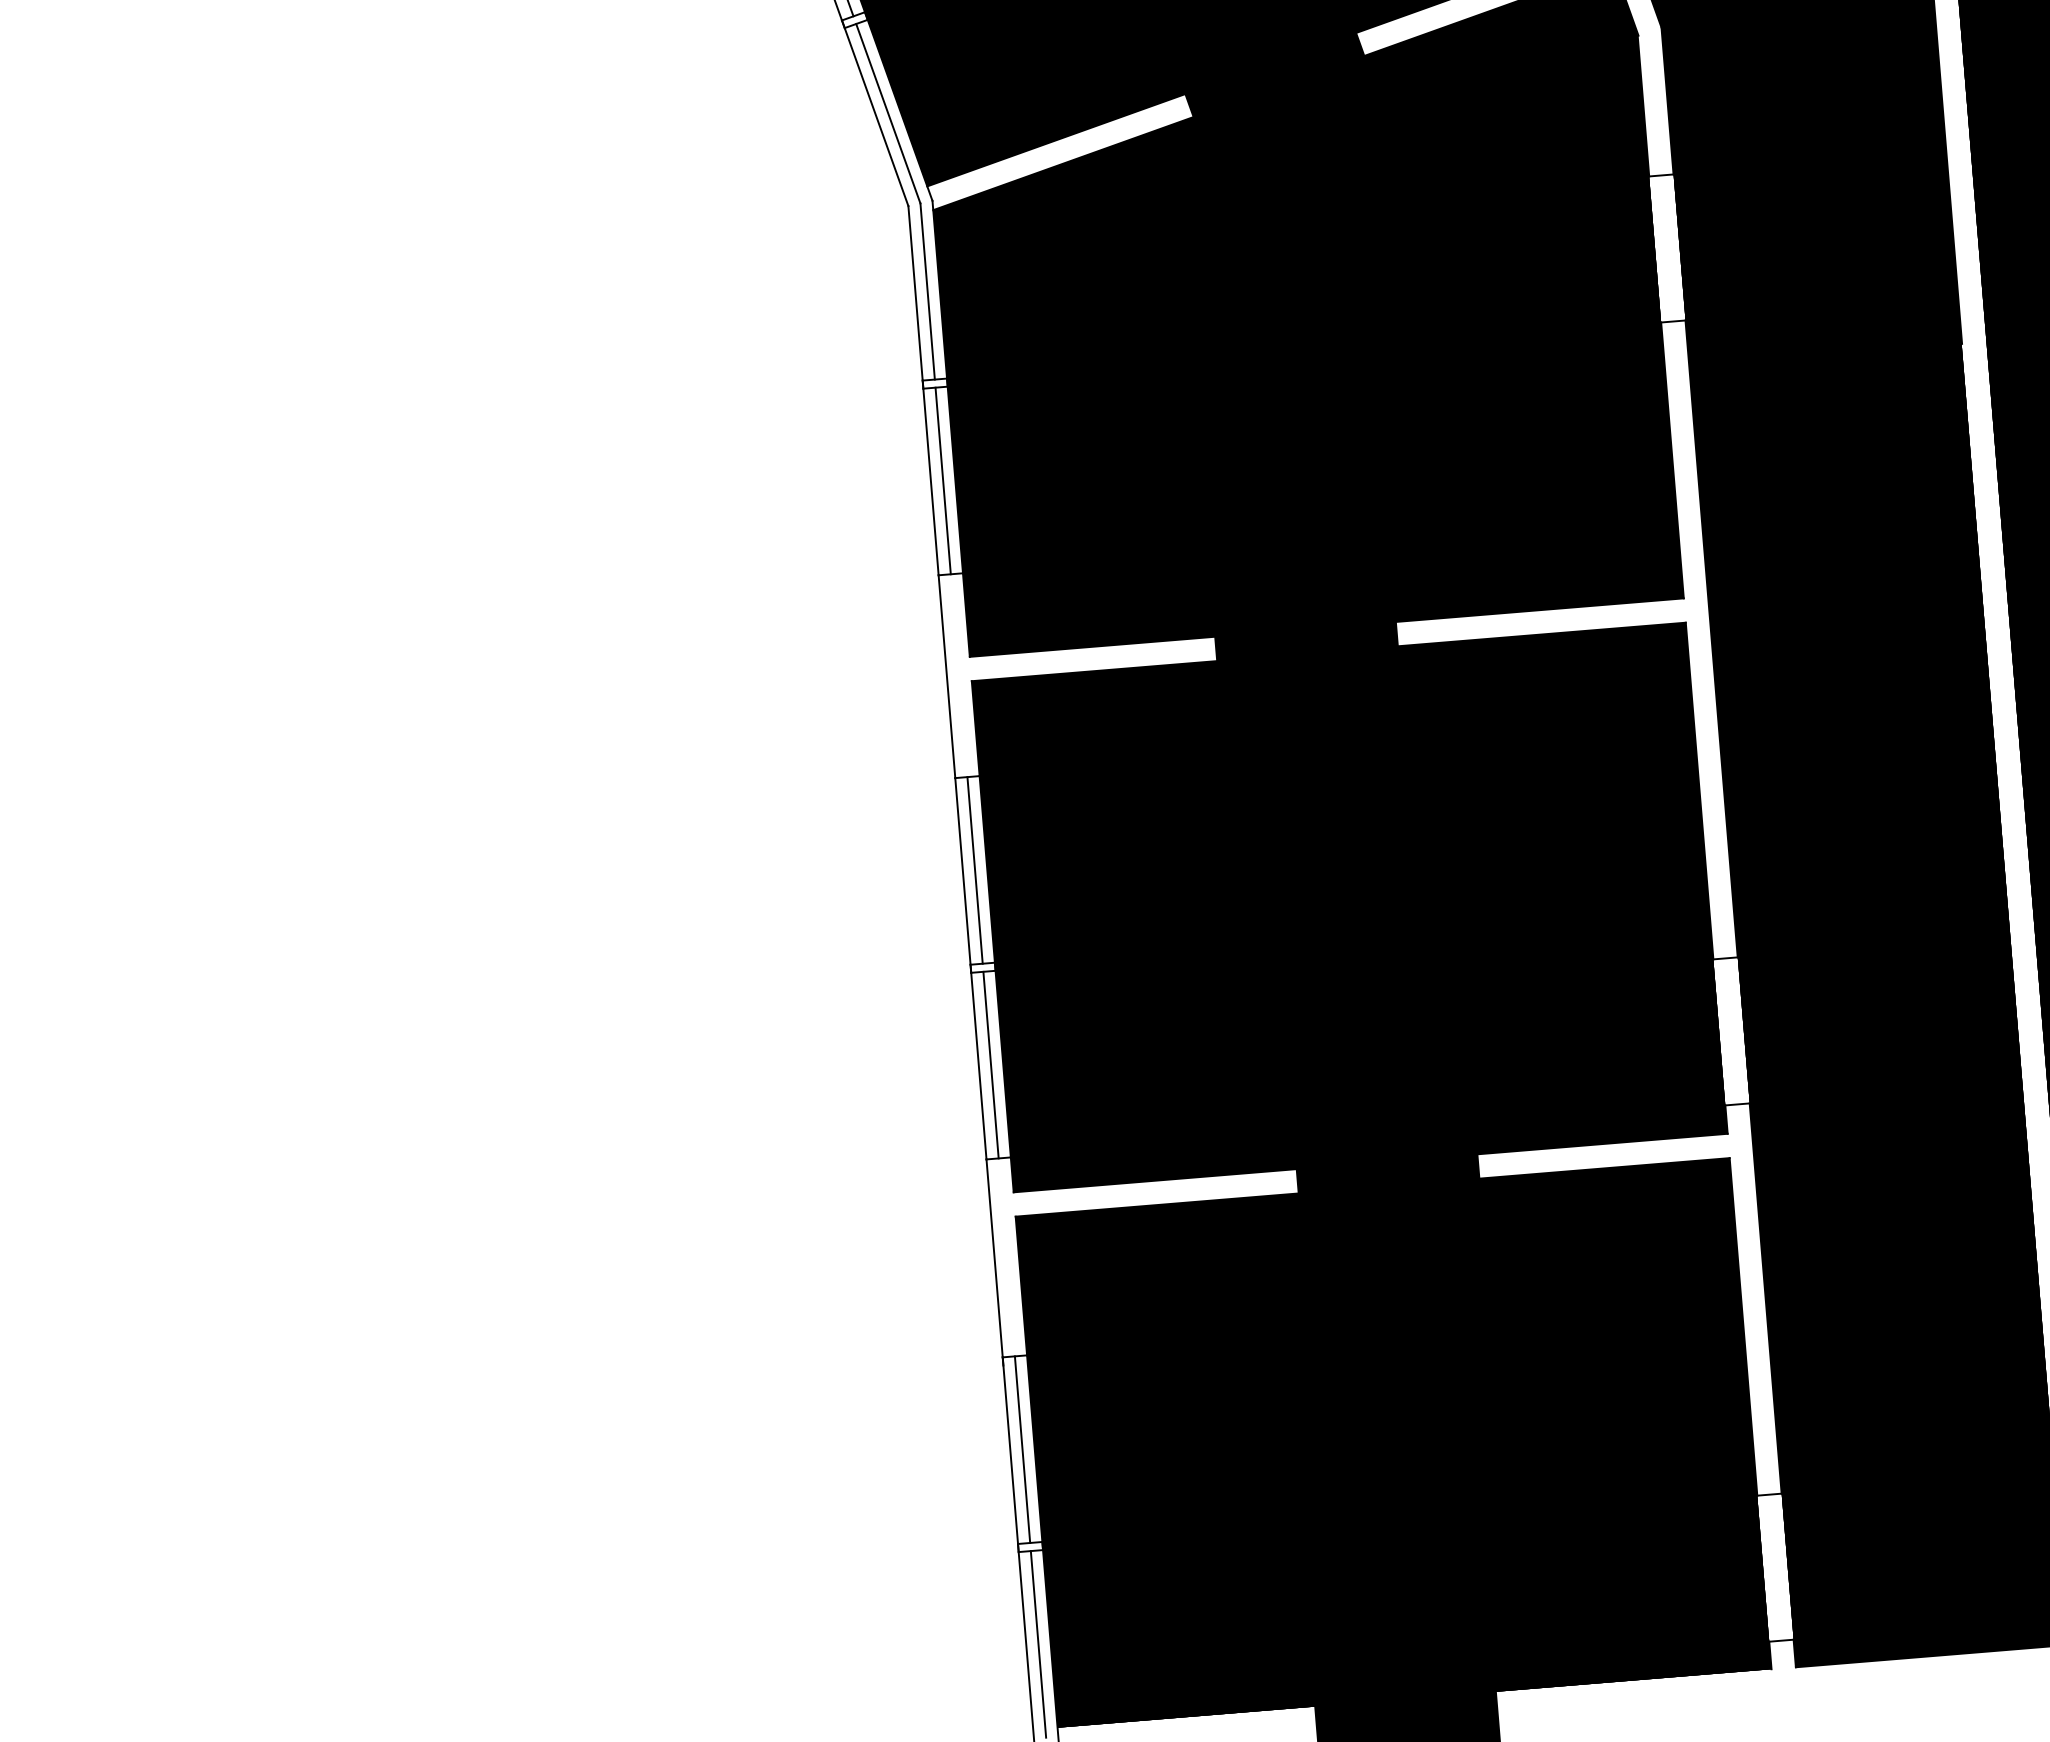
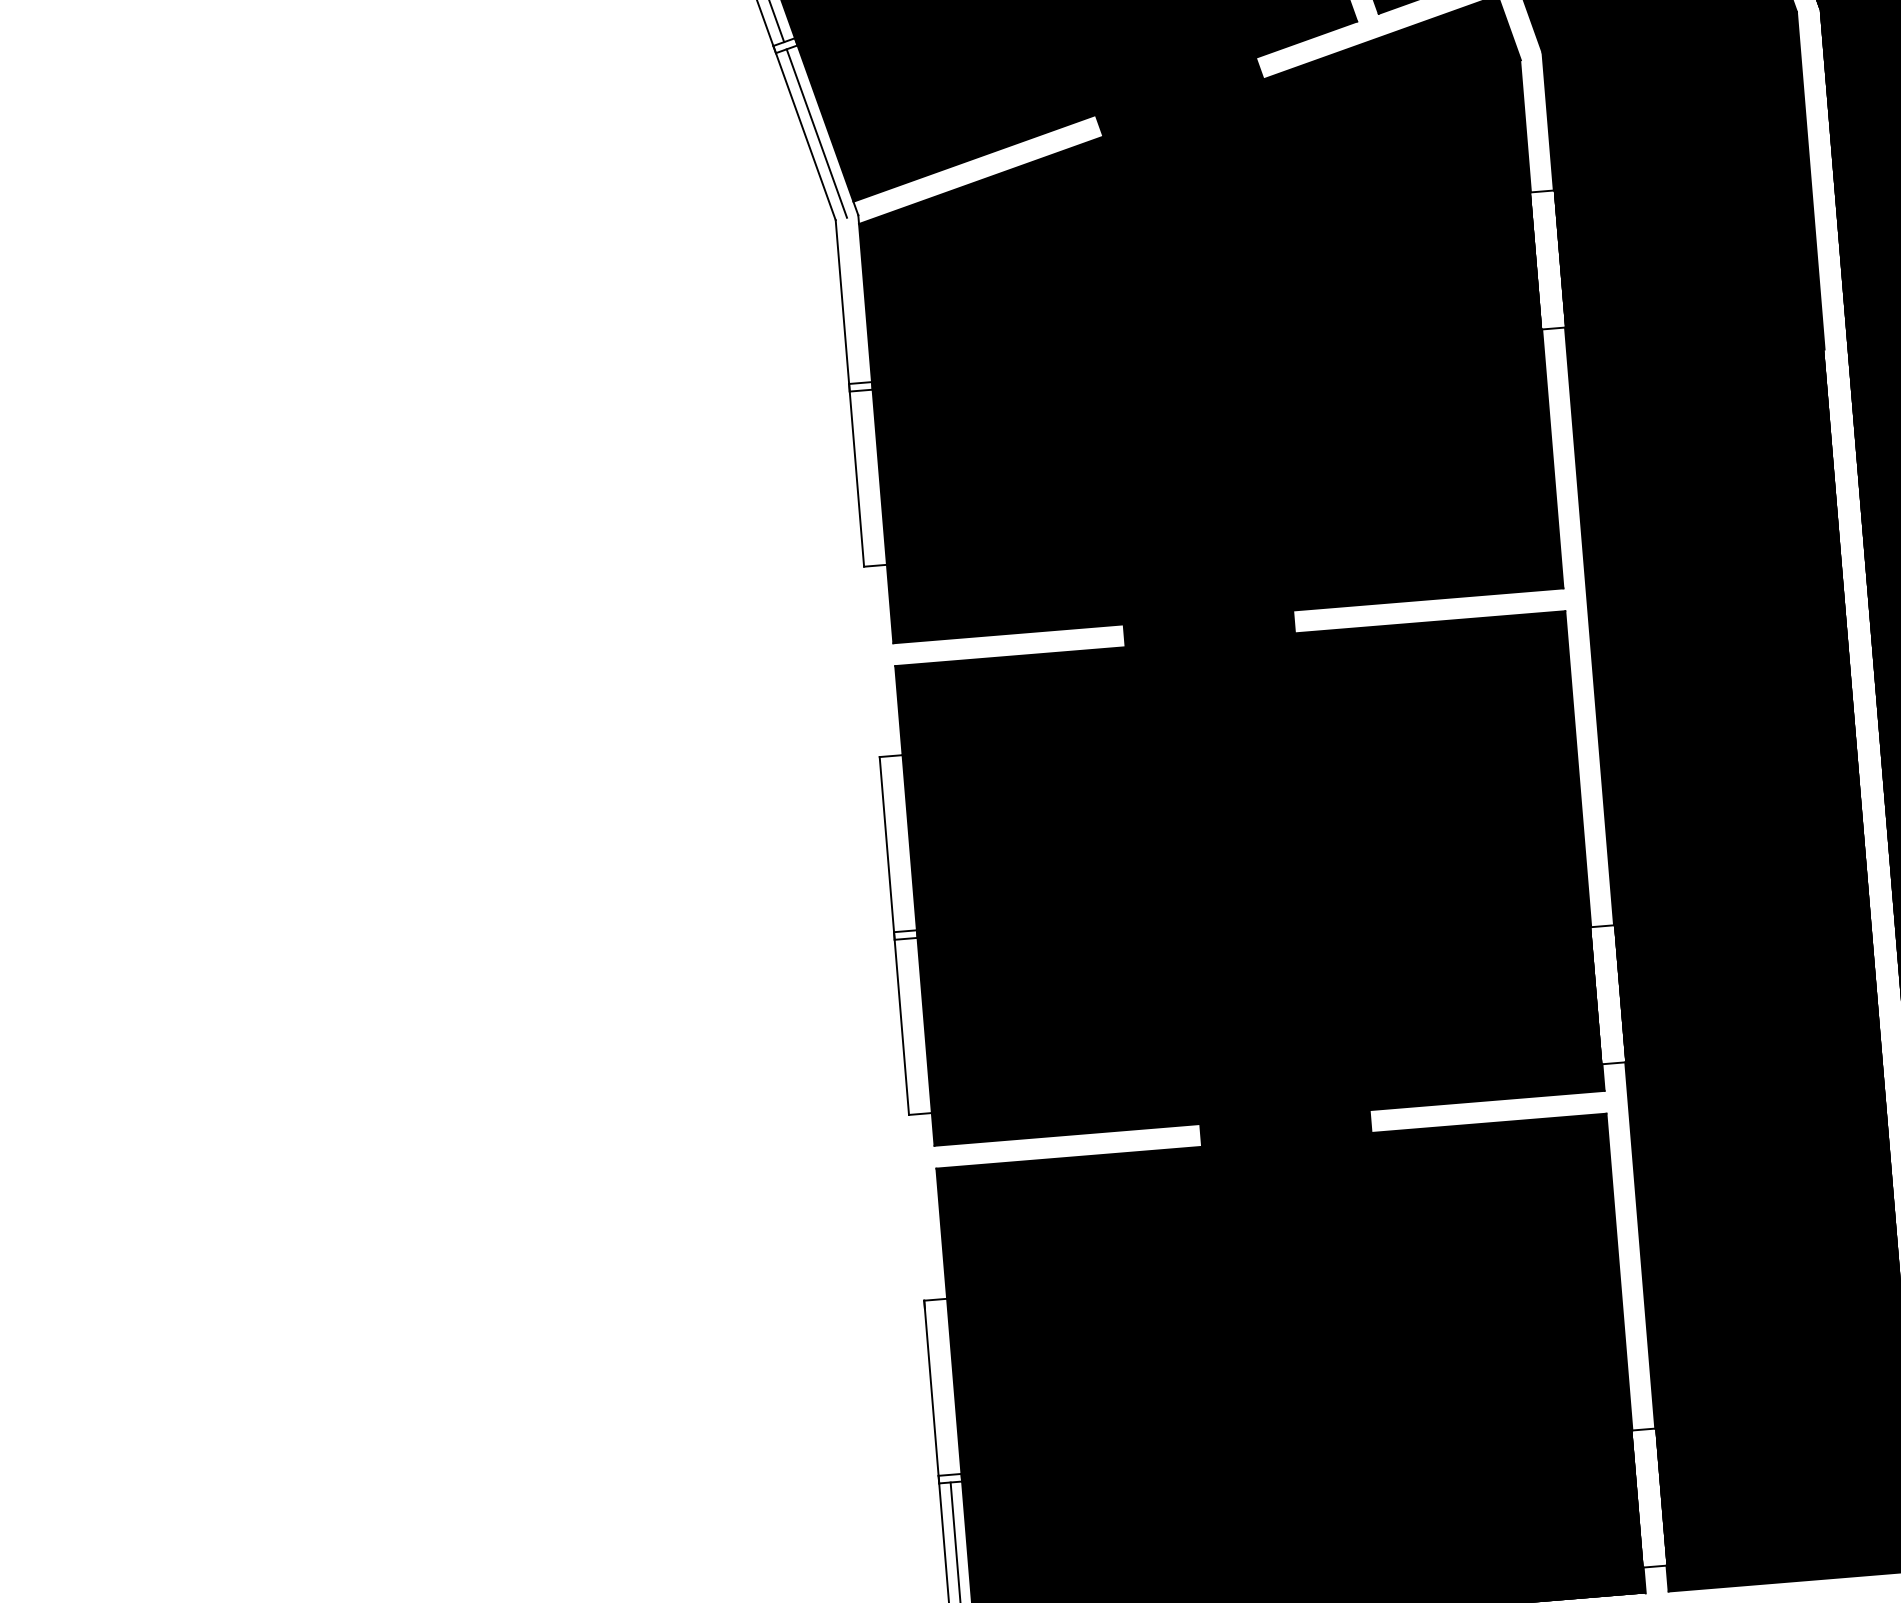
line: (927, 291) -> (853, 300), removed
line: (942, 480) -> (867, 477), removed
line: (946, 676) -> (871, 661), removed
line: (974, 870) -> (897, 843), removed
line: (990, 1064) -> (912, 1025), removed
line: (994, 1258) -> (916, 1207), removed
line: (1022, 1449) -> (942, 1387), removed

